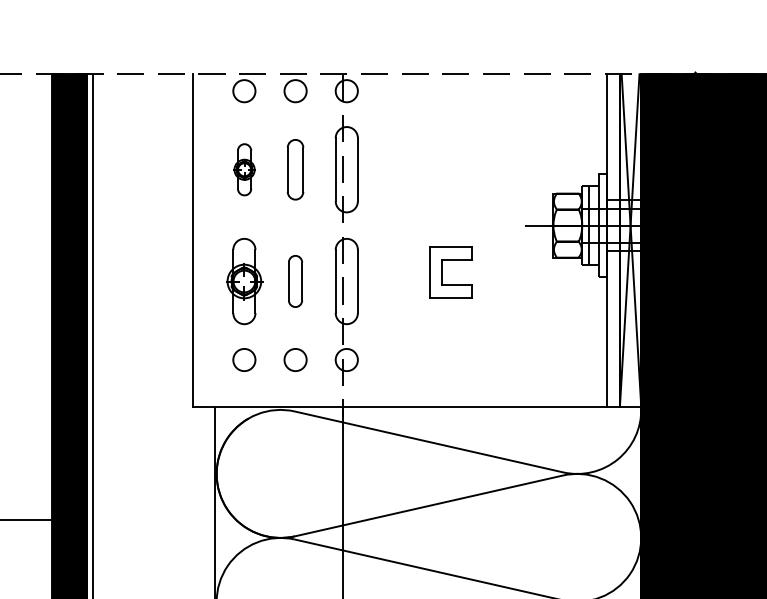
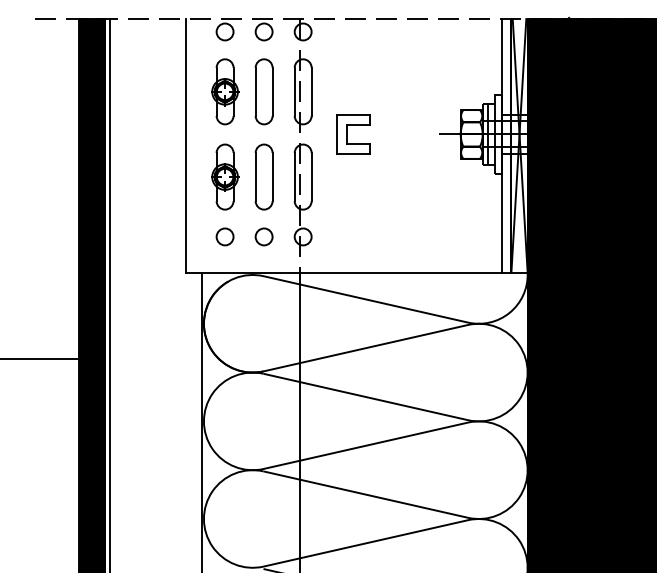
part: (244, 169) -> (225, 91), size x1.67
part: (294, 169) -> (263, 91), size x1.43
part: (450, 272) -> (353, 134), moved
part: (294, 280) -> (263, 176), size x1.67

